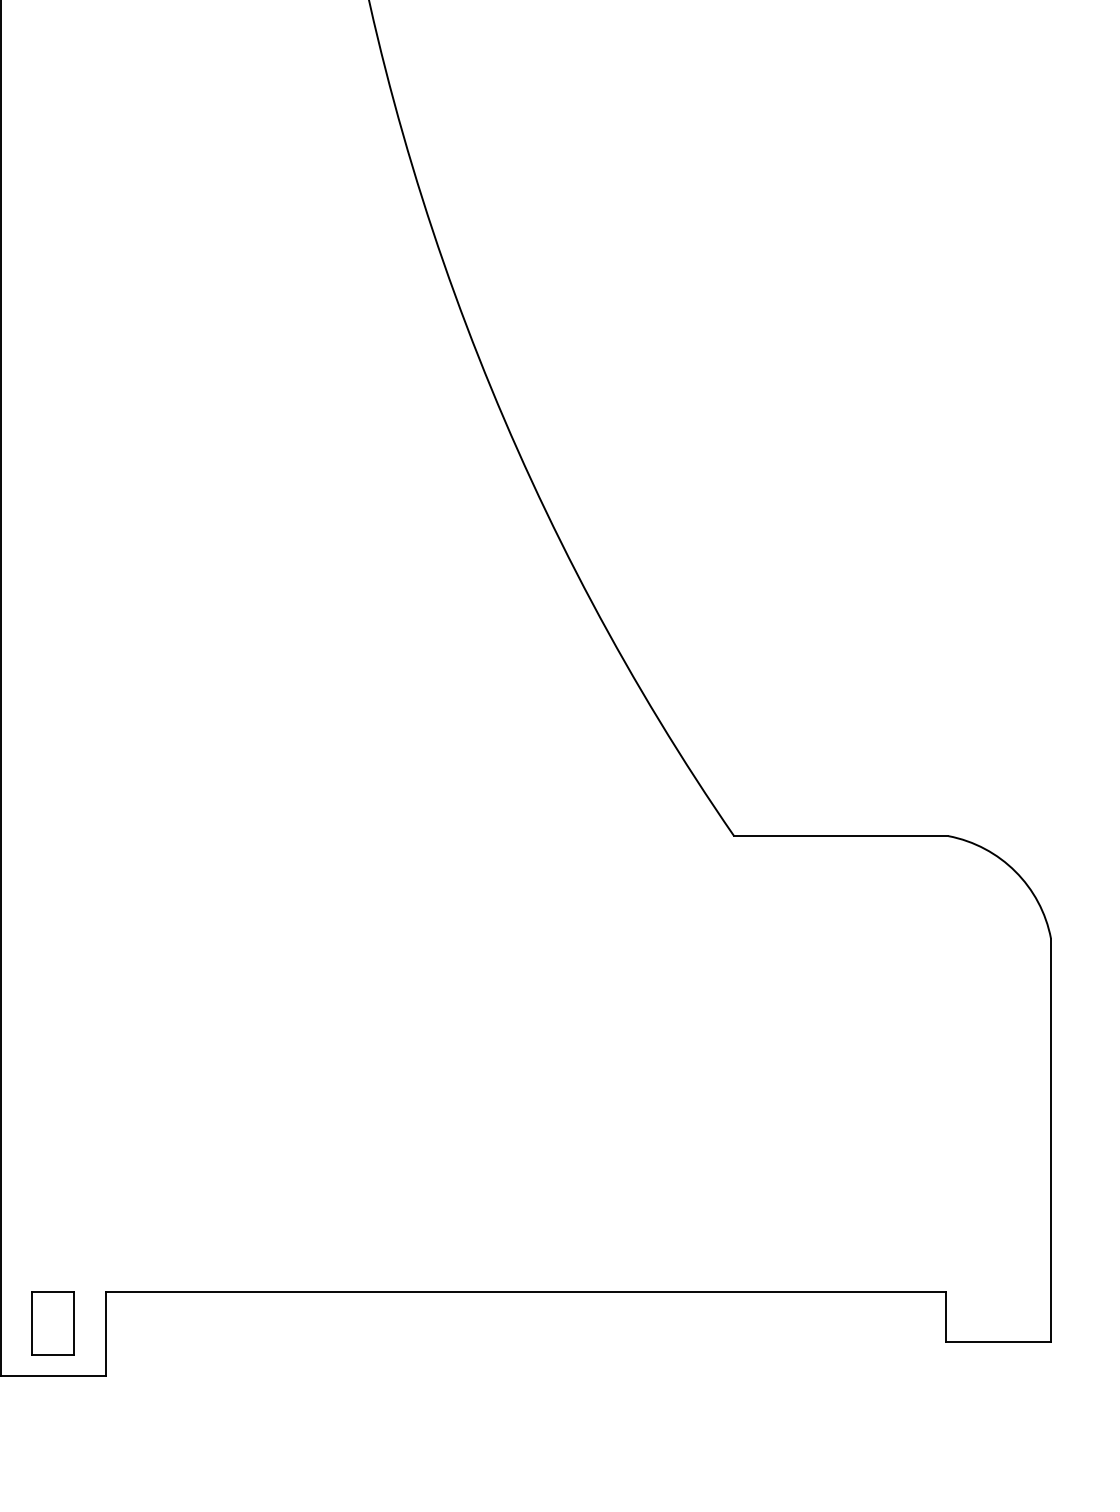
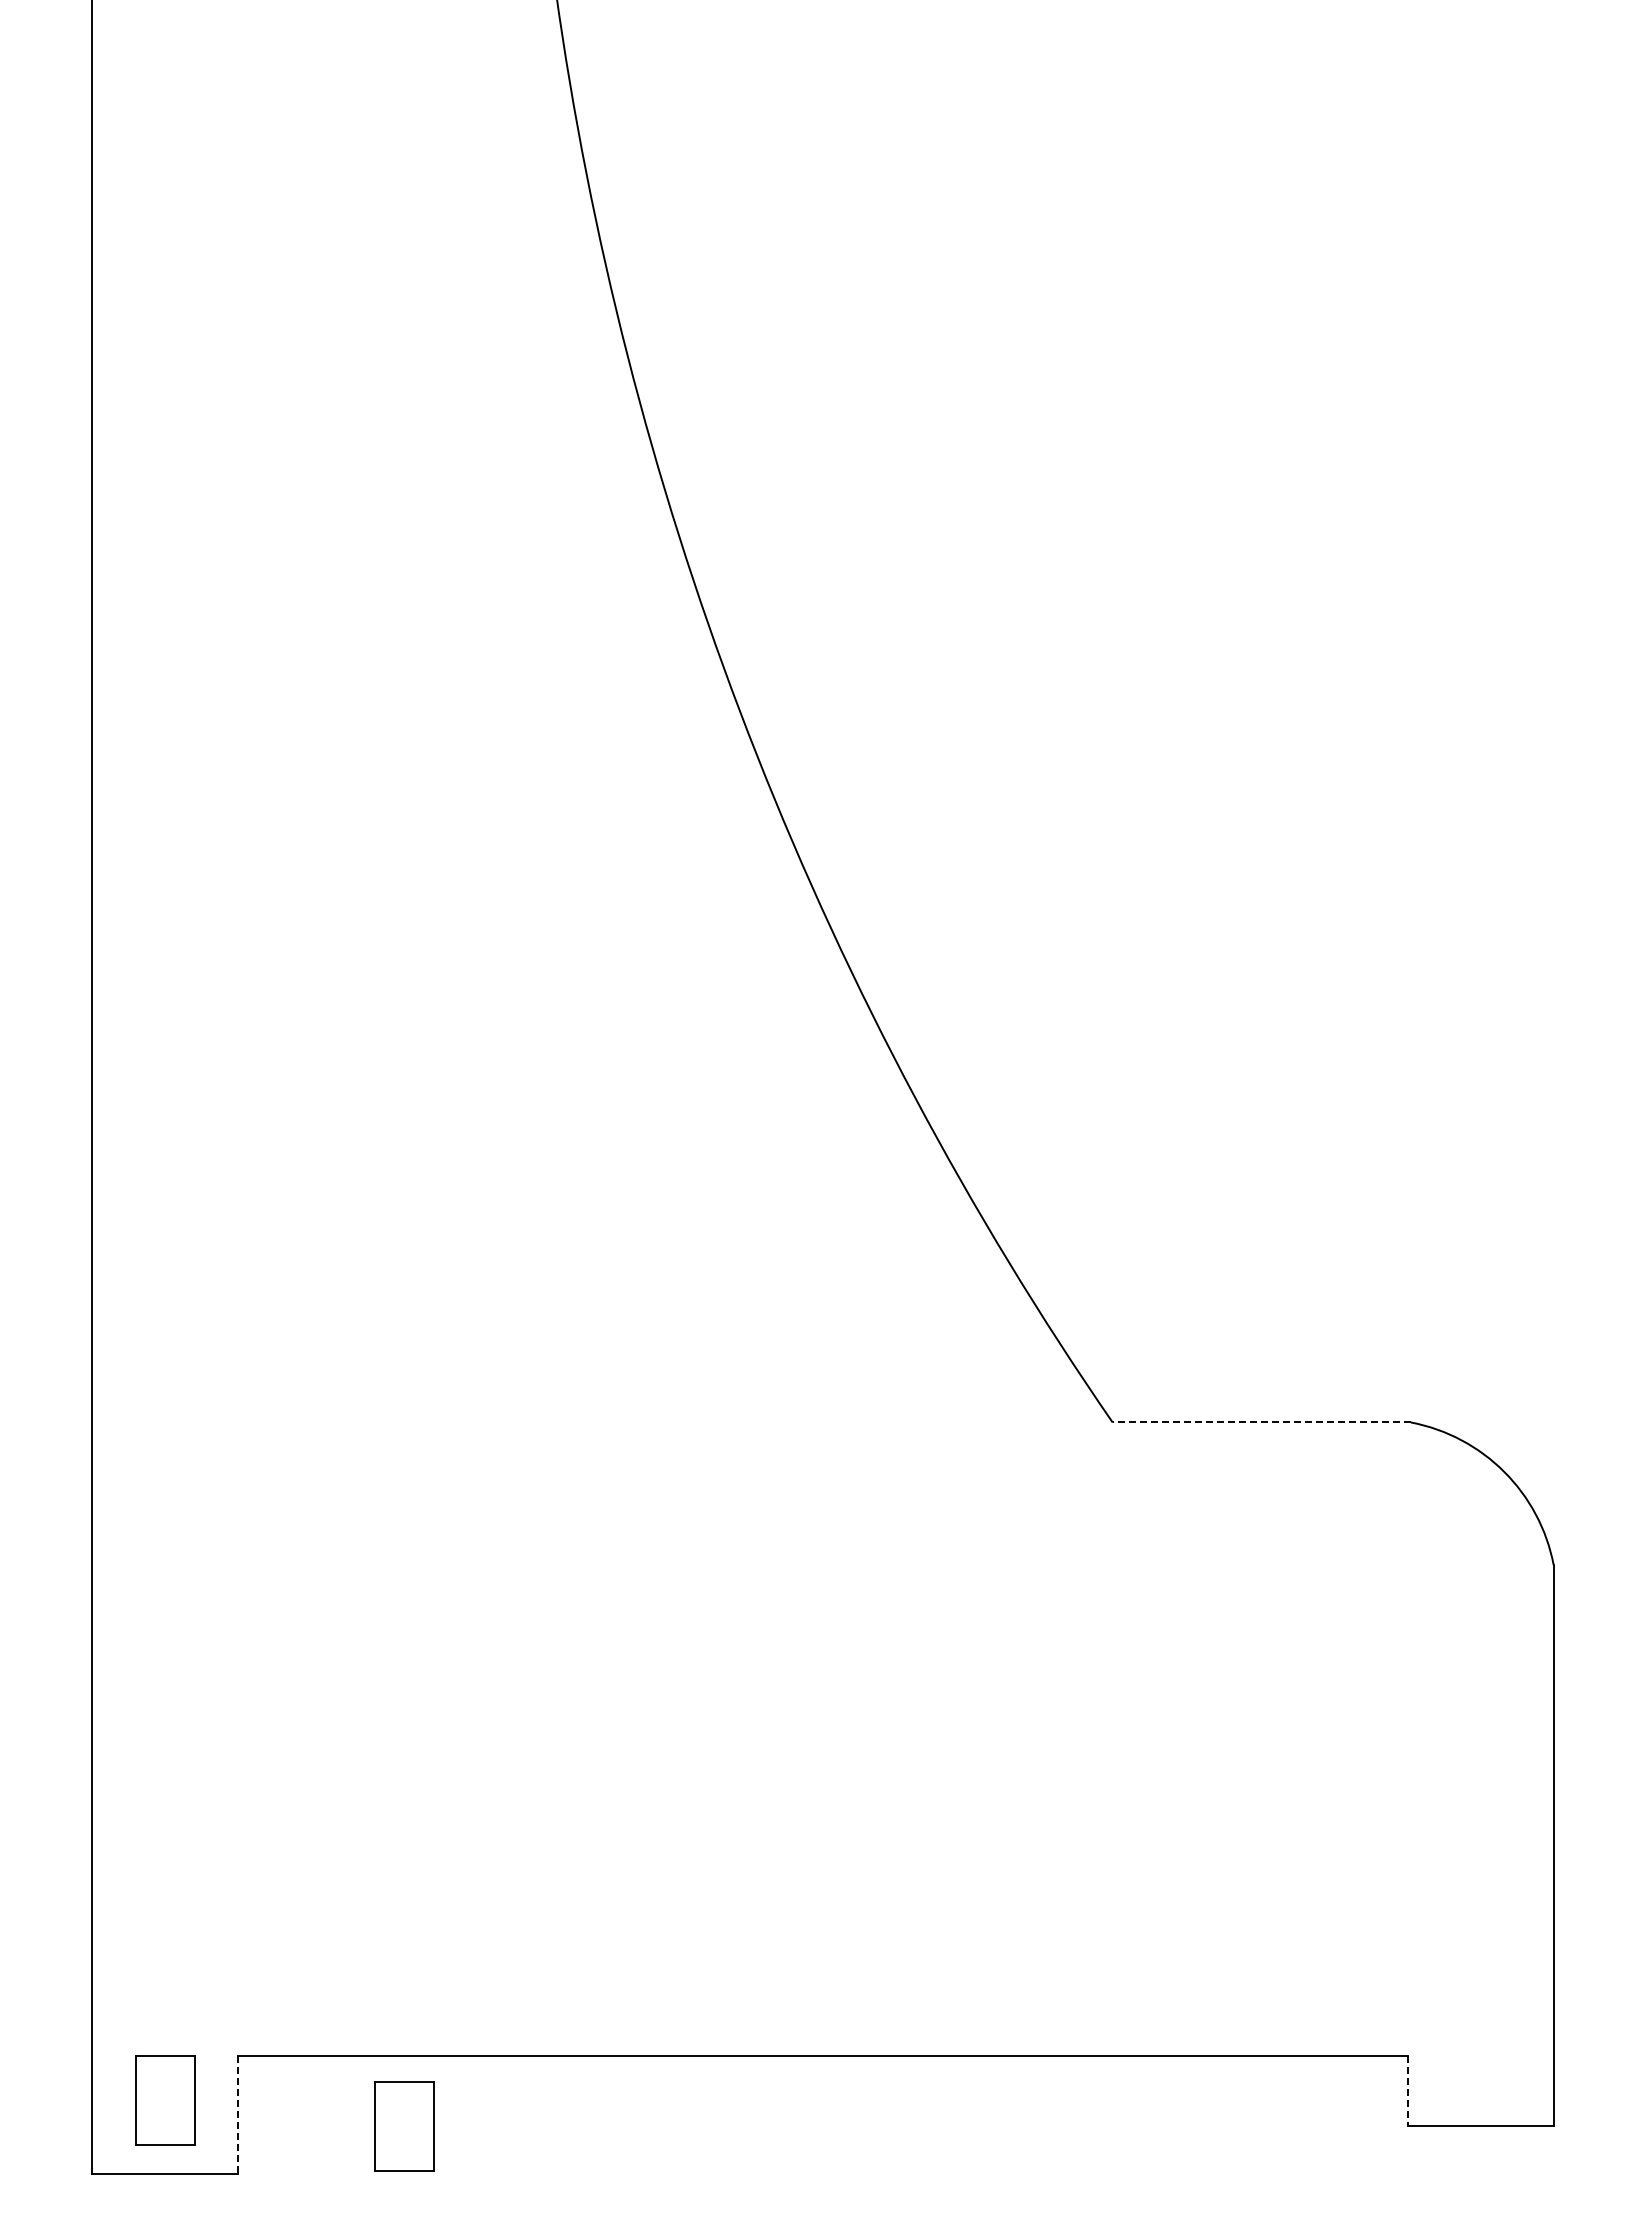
line: (841, 836) -> (1261, 1422), solid -> dashed
line: (945, 1316) -> (1407, 2091), solid -> dashed
line: (106, 1334) -> (238, 2115), solid -> dashed
part: (225, 1341) -> (404, 2126), added

